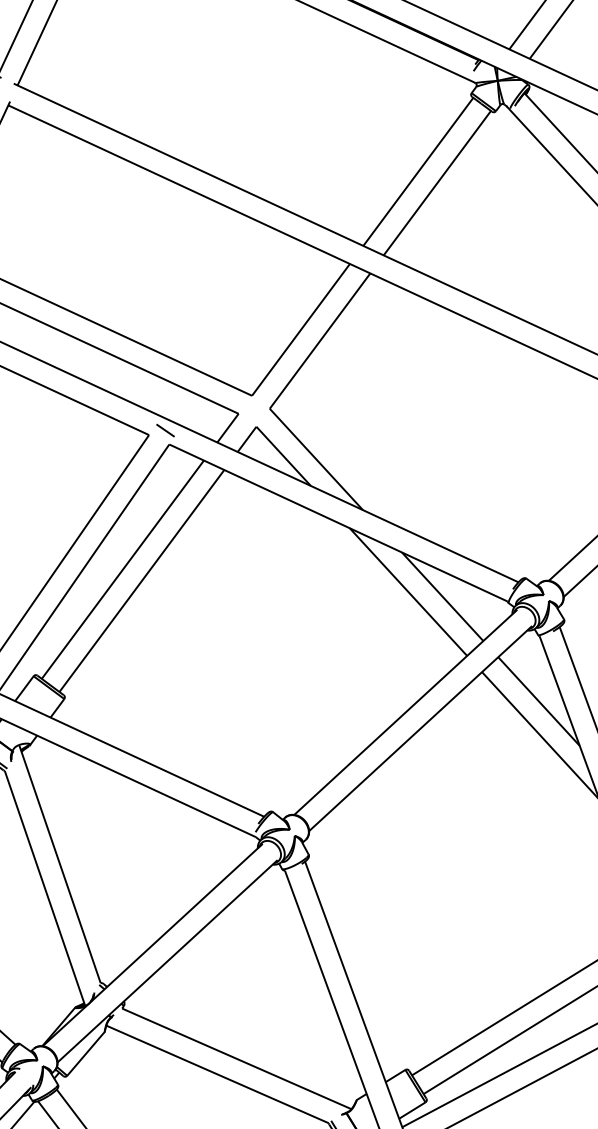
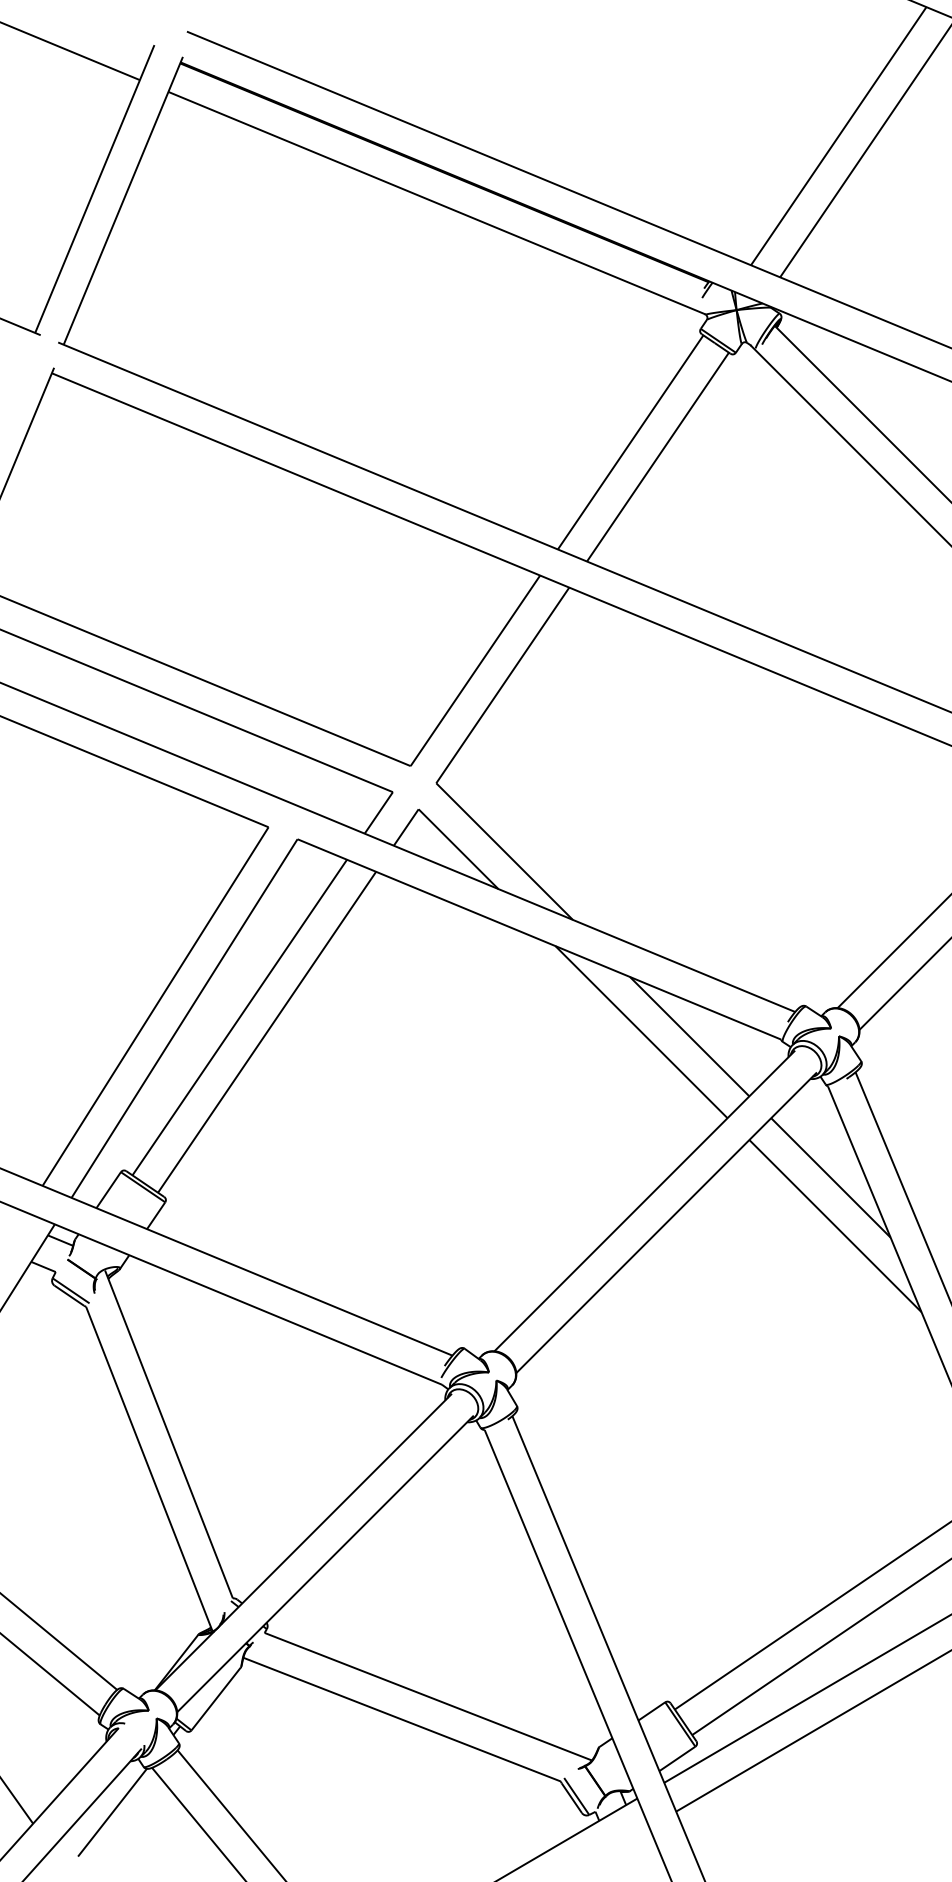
line: (165, 430) -> (291, 819), removed

